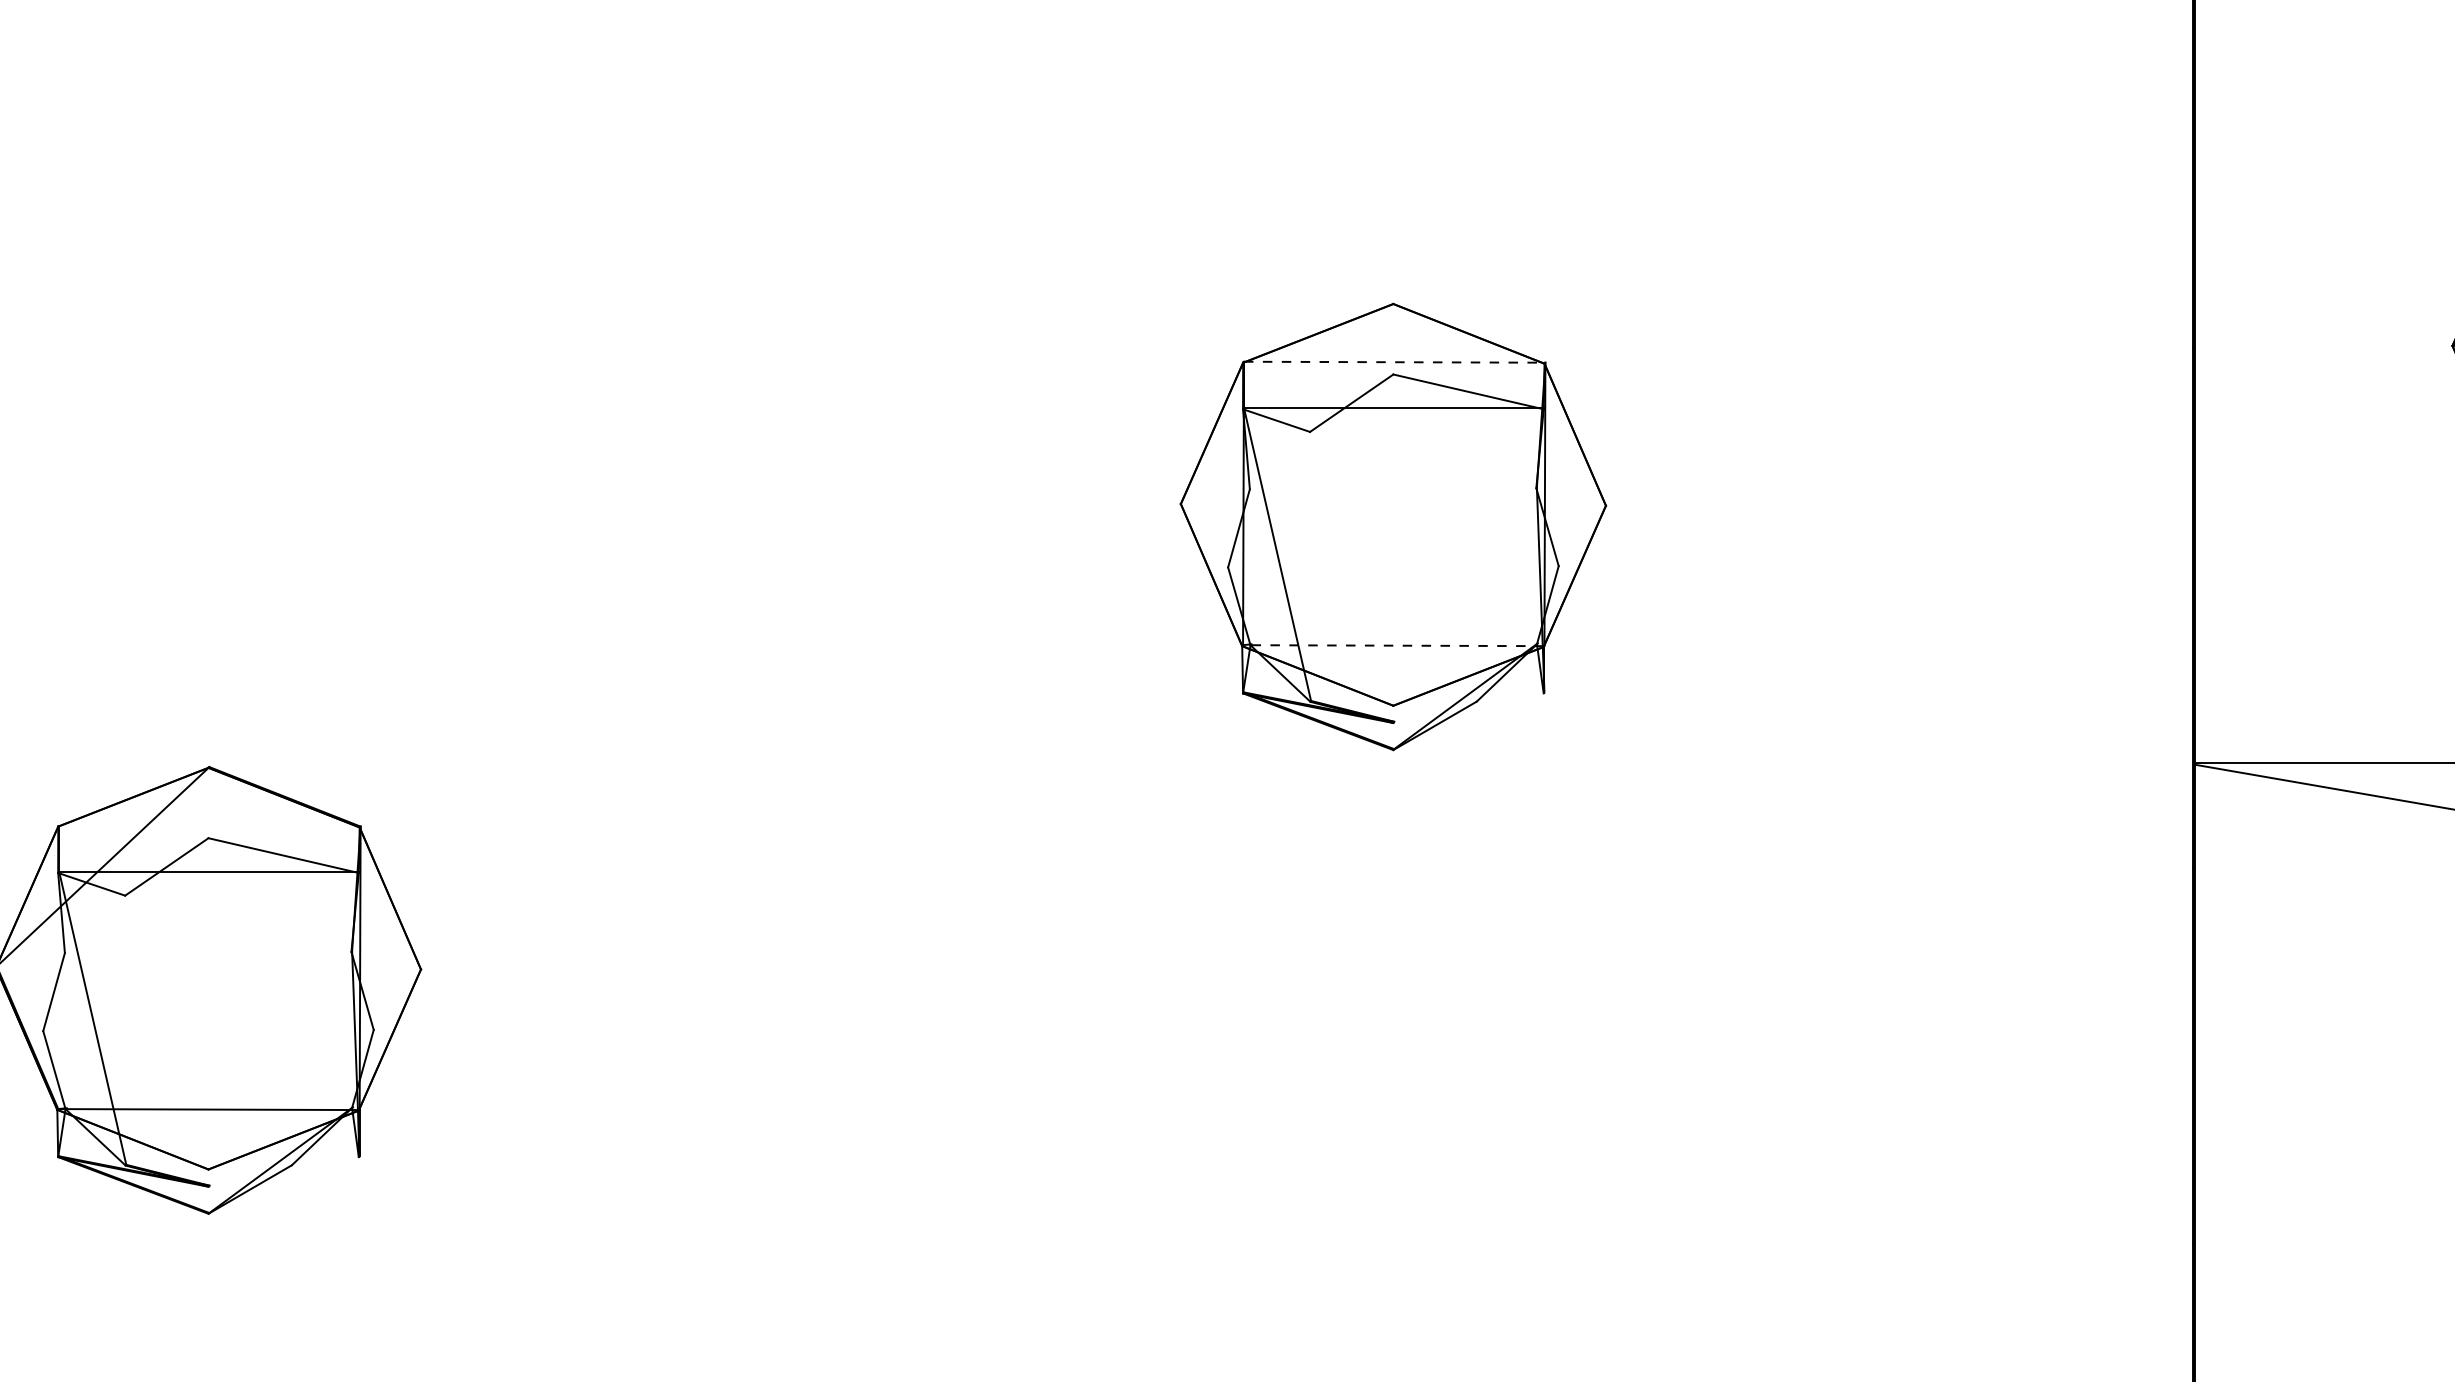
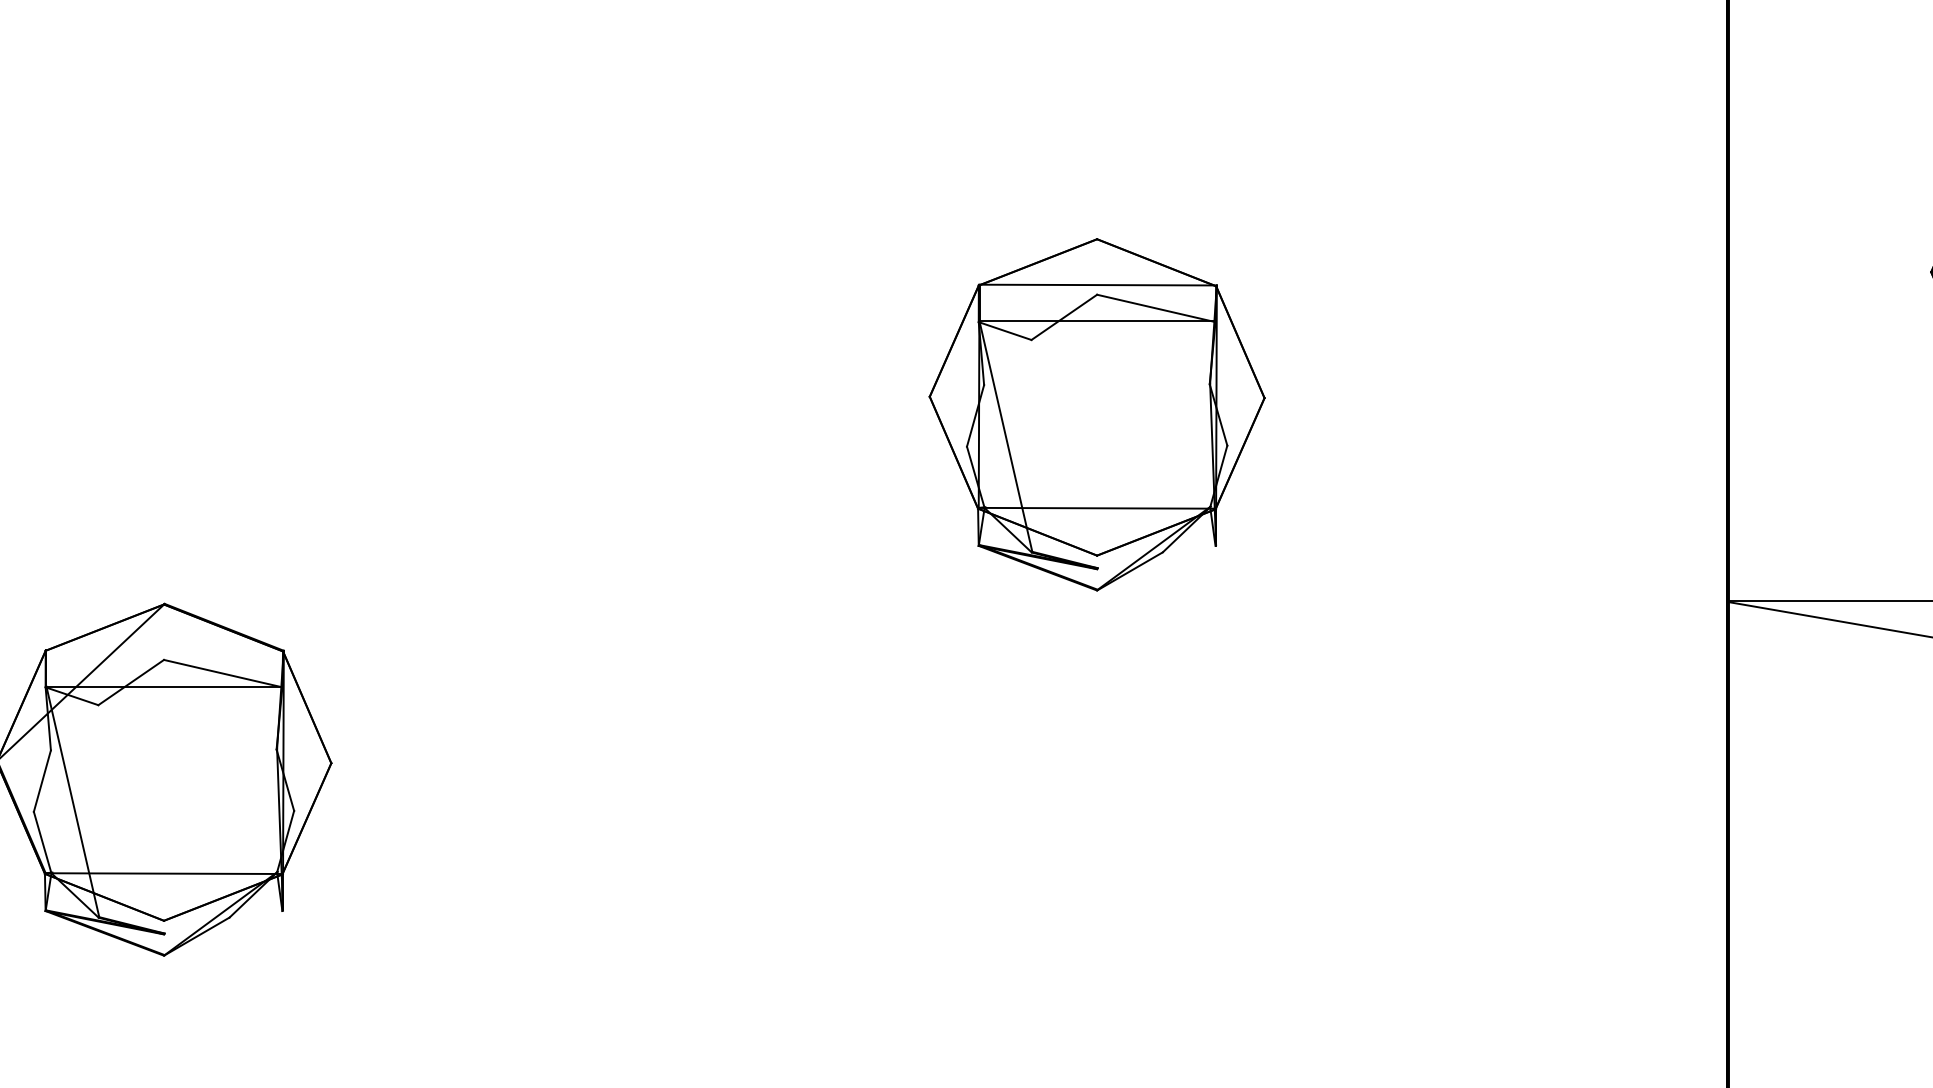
line: (1395, 362) -> (1098, 285), dashed -> solid
line: (1393, 645) -> (1097, 508), dashed -> solid

